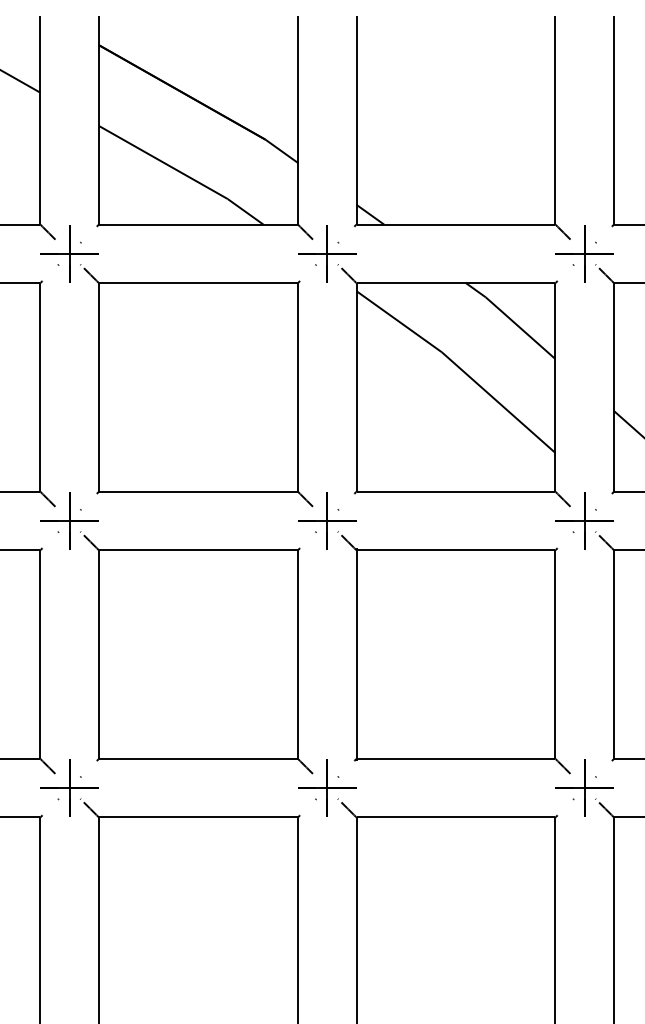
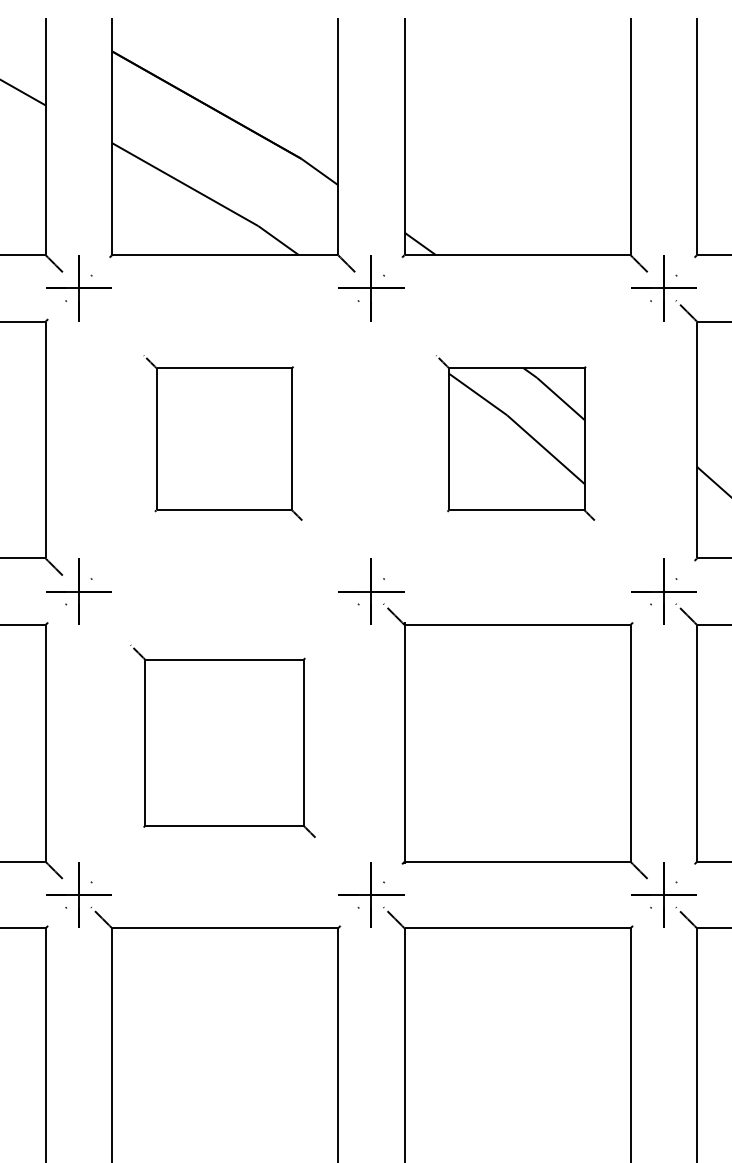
part: (196, 385) -> (222, 437), size x0.6
part: (454, 385) -> (515, 437), size x0.6
part: (196, 652) -> (222, 741), size x0.7

